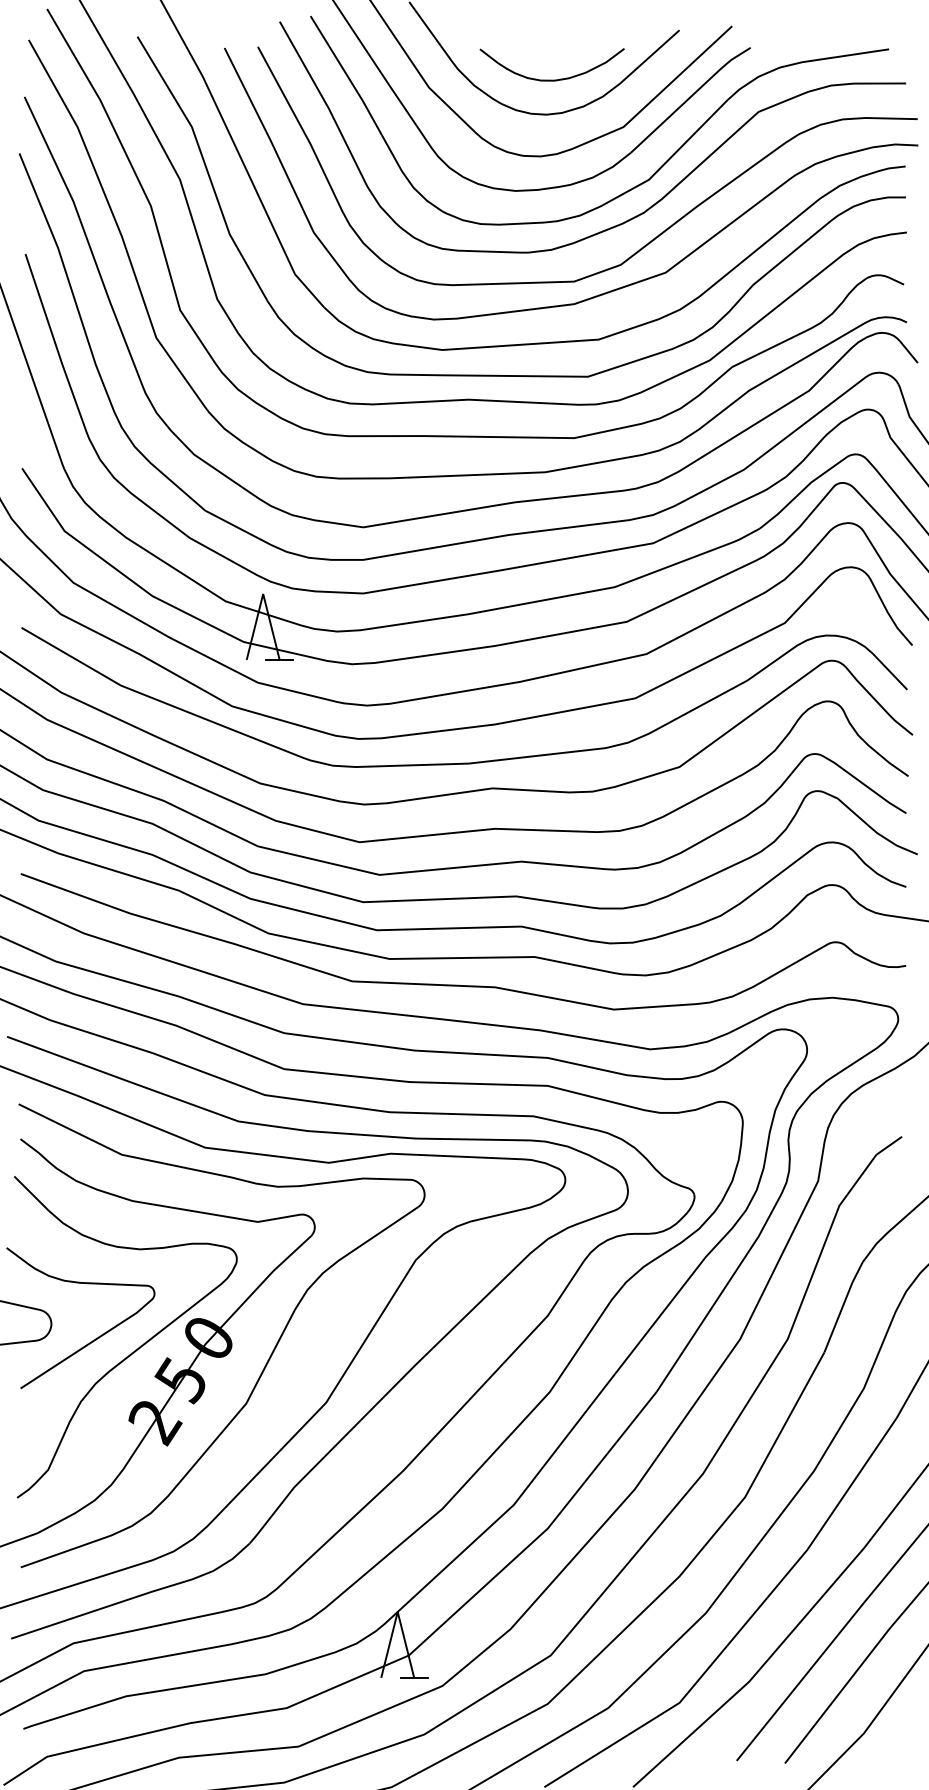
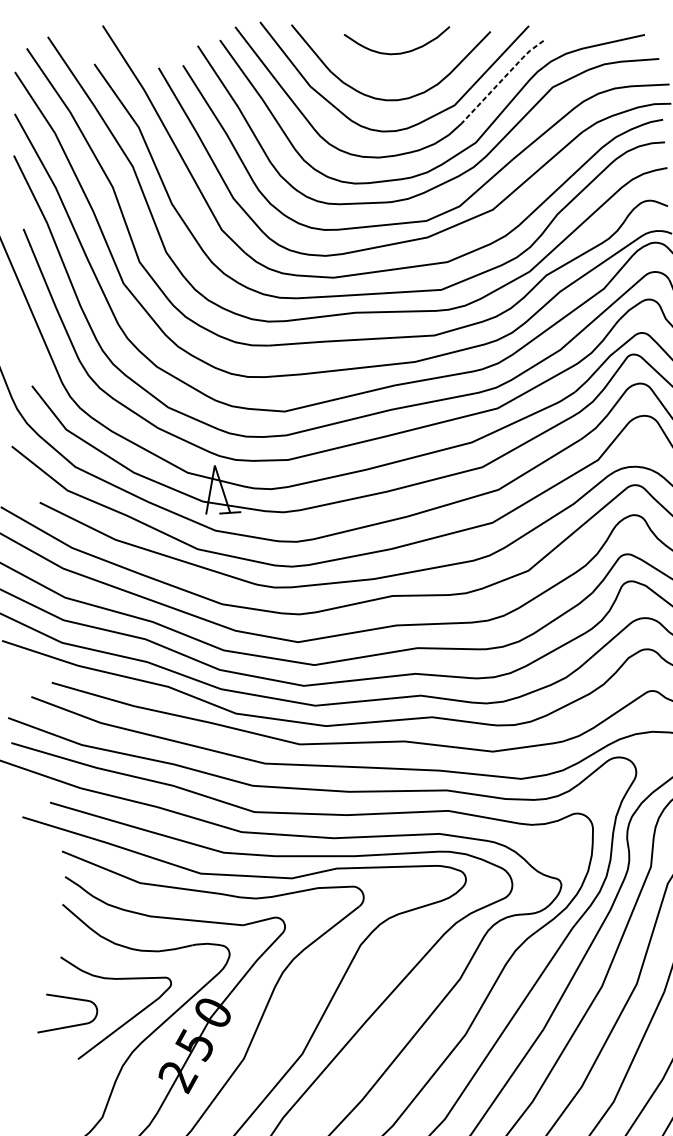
curve: (551, 79) -> (398, 52), moved
line: (690, 97) -> (502, 80), solid -> dashed

